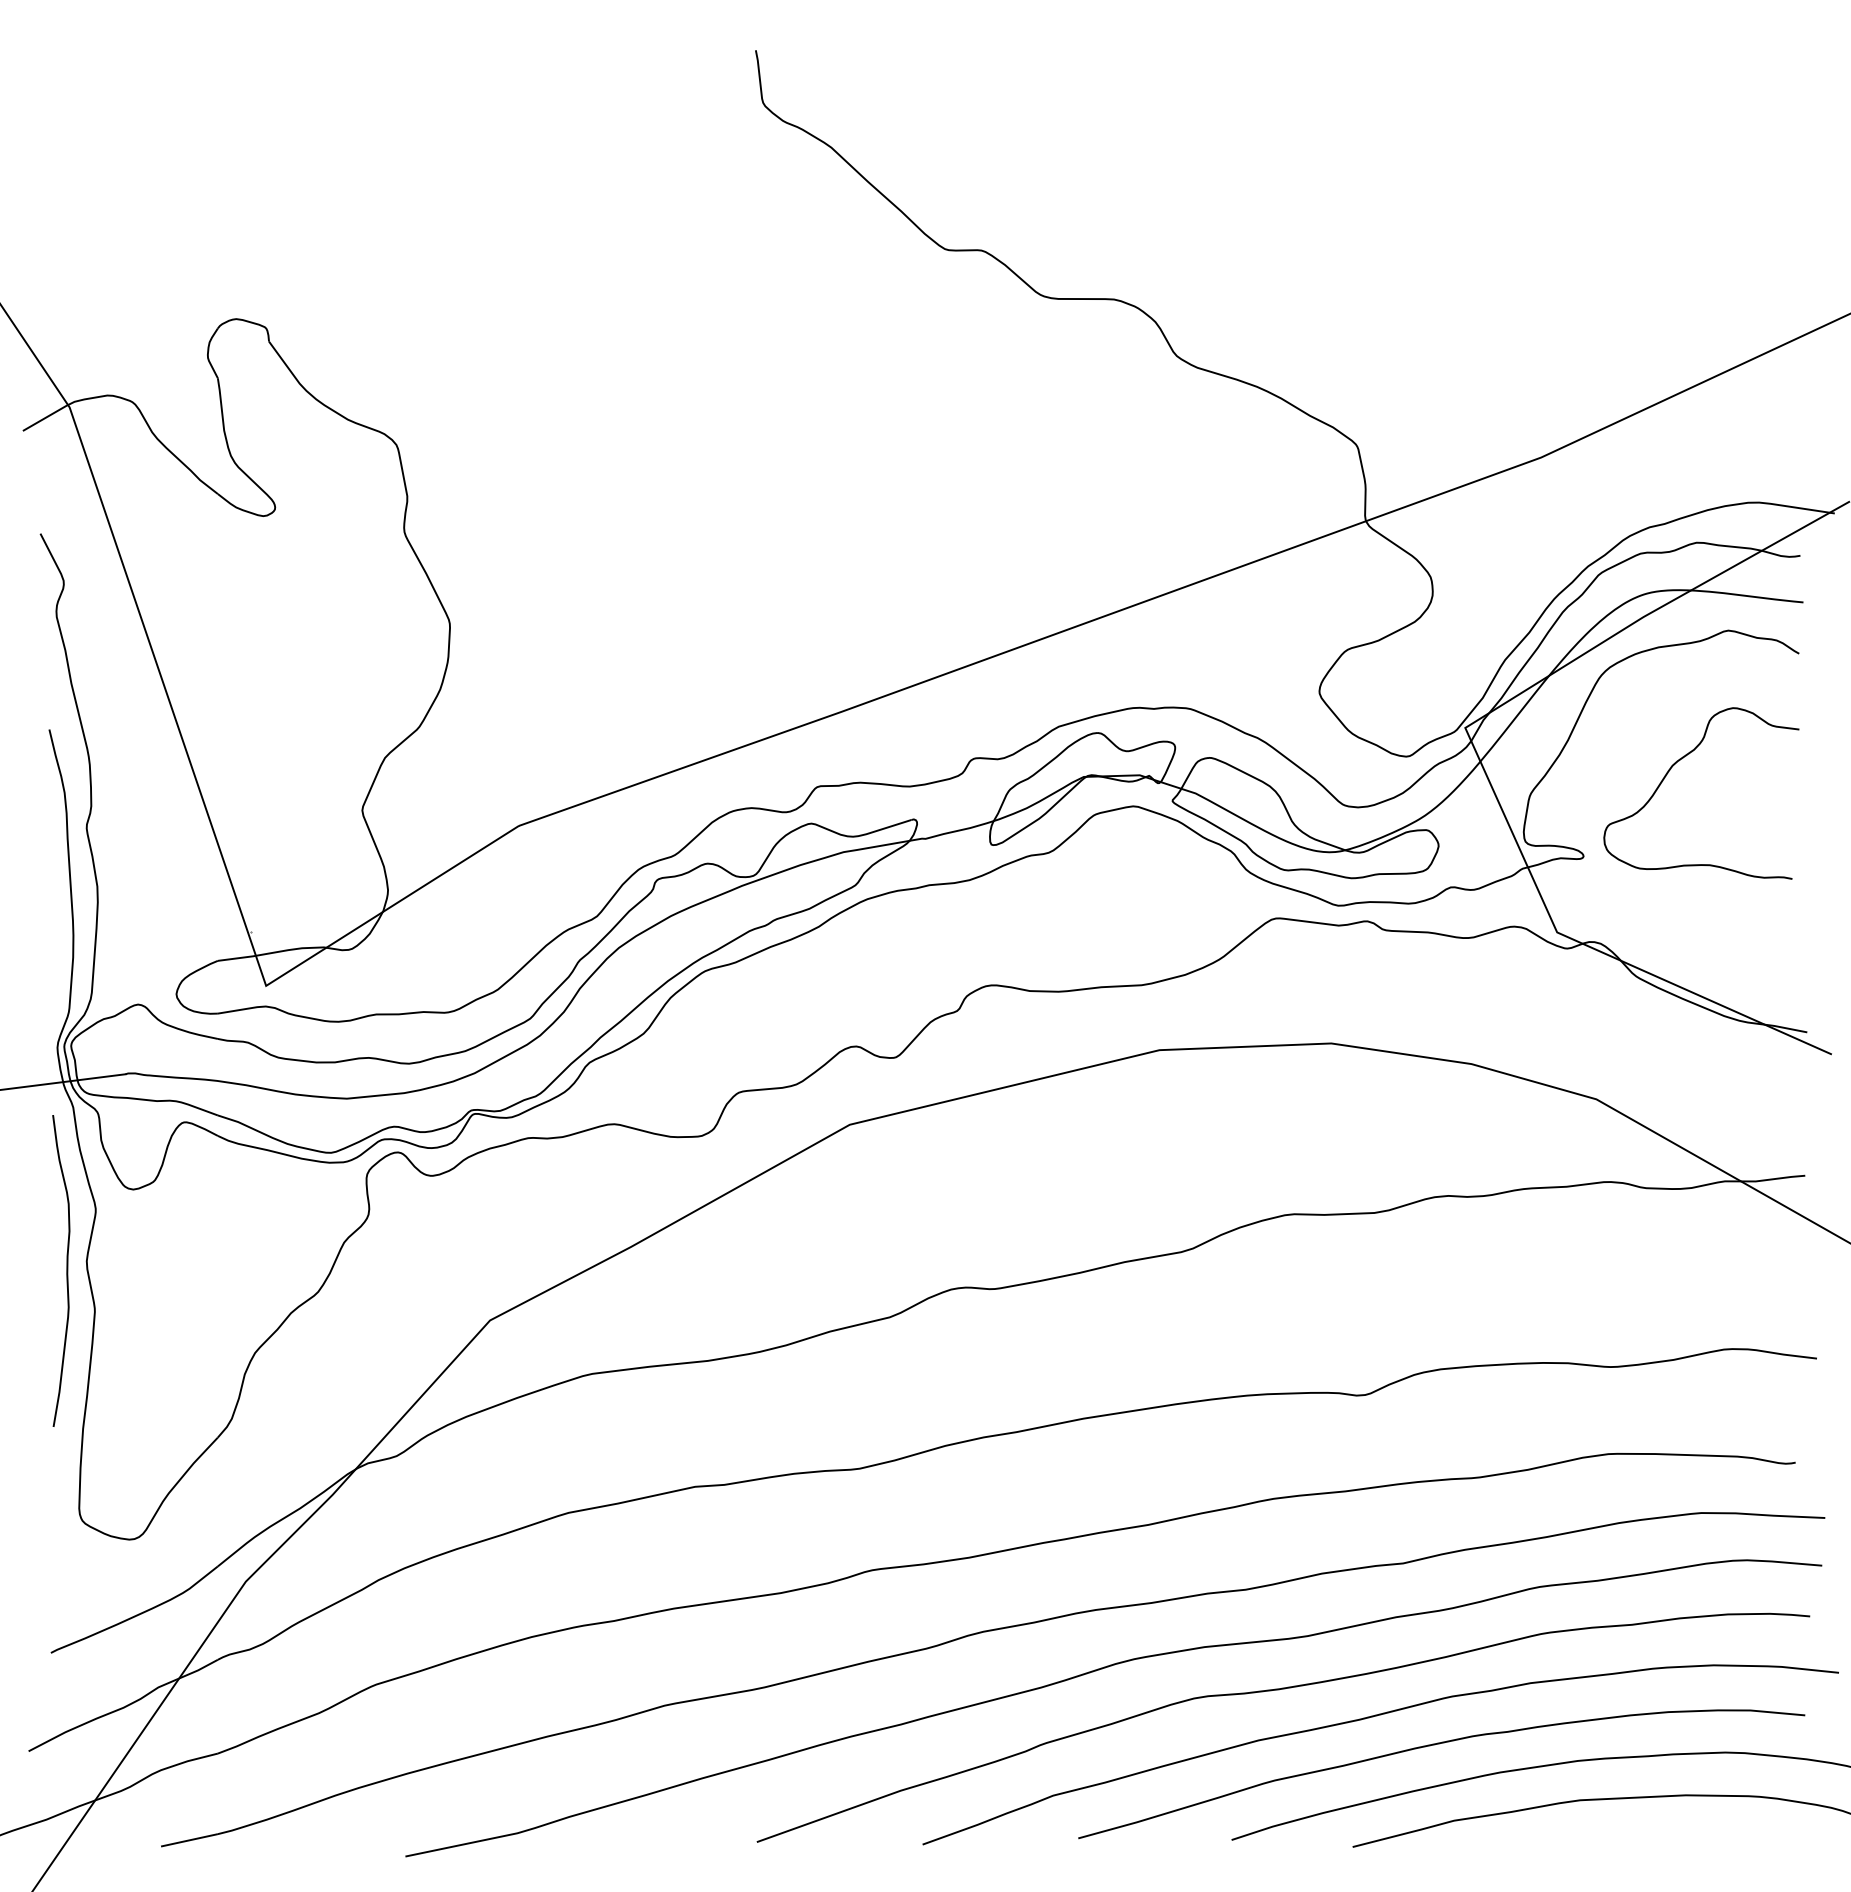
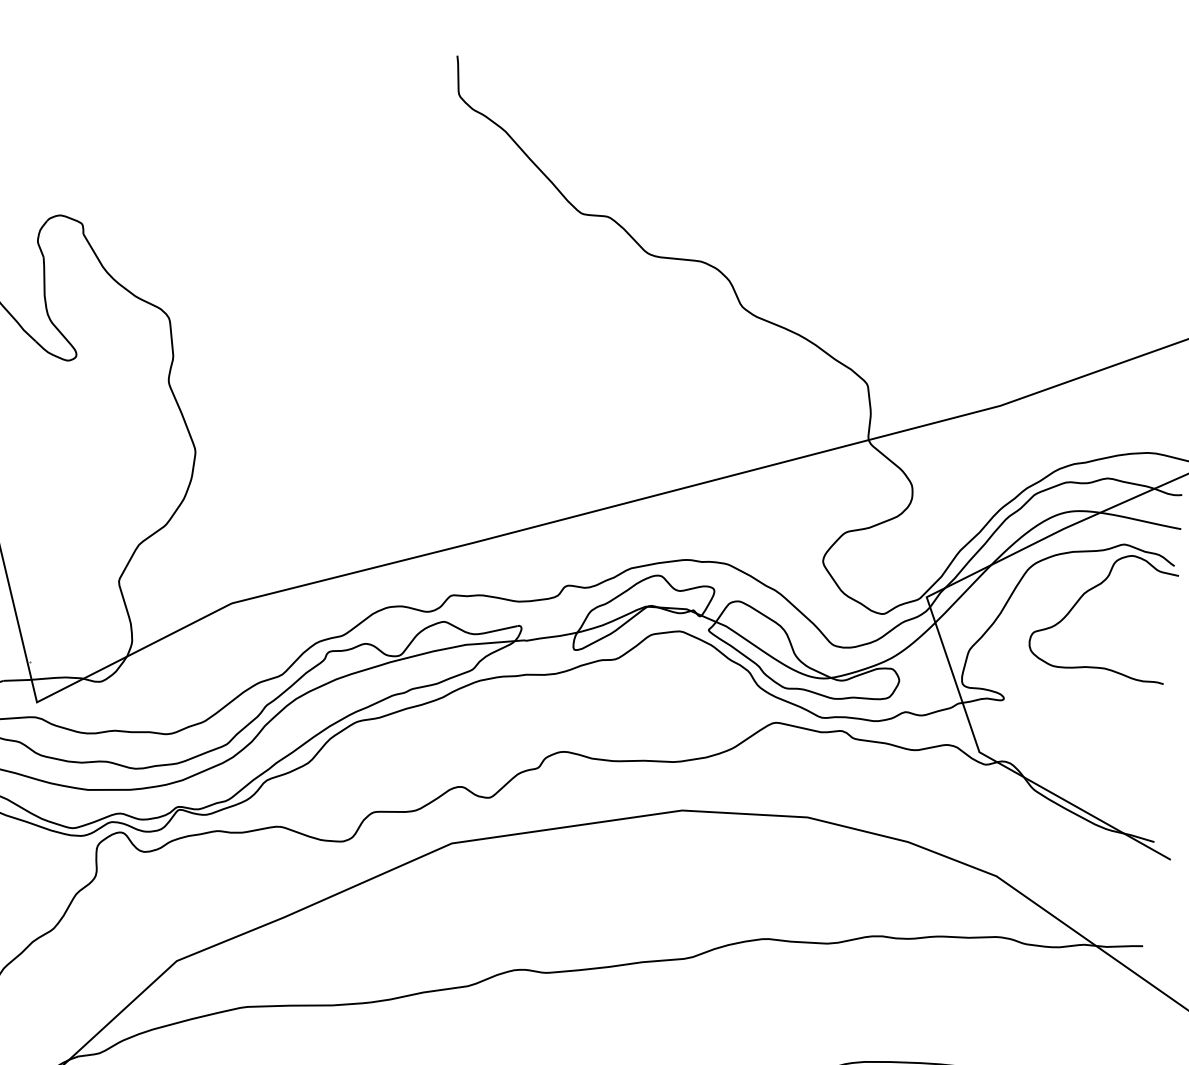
curve: (1668, 773) -> (1080, 598), moved

